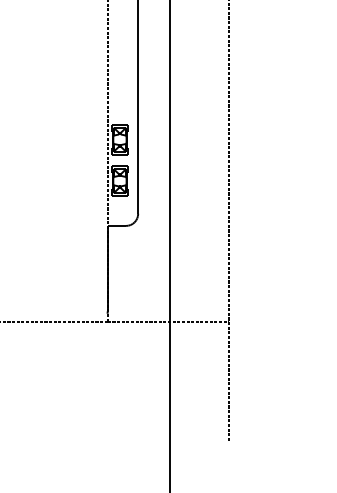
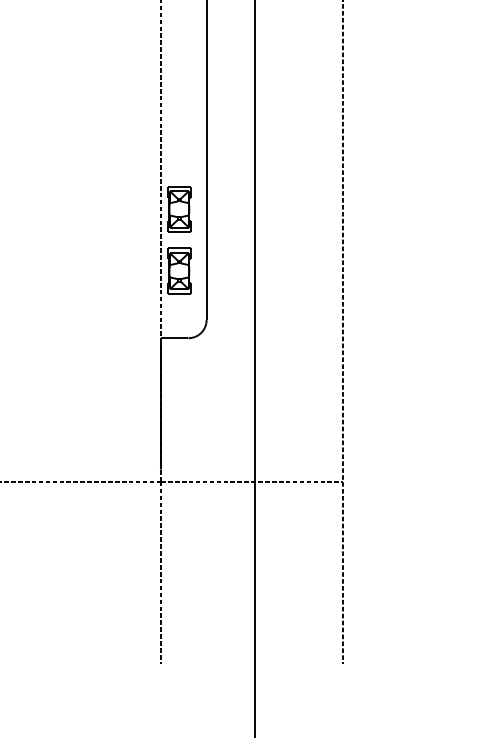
line: (107, 382) -> (160, 572), added

